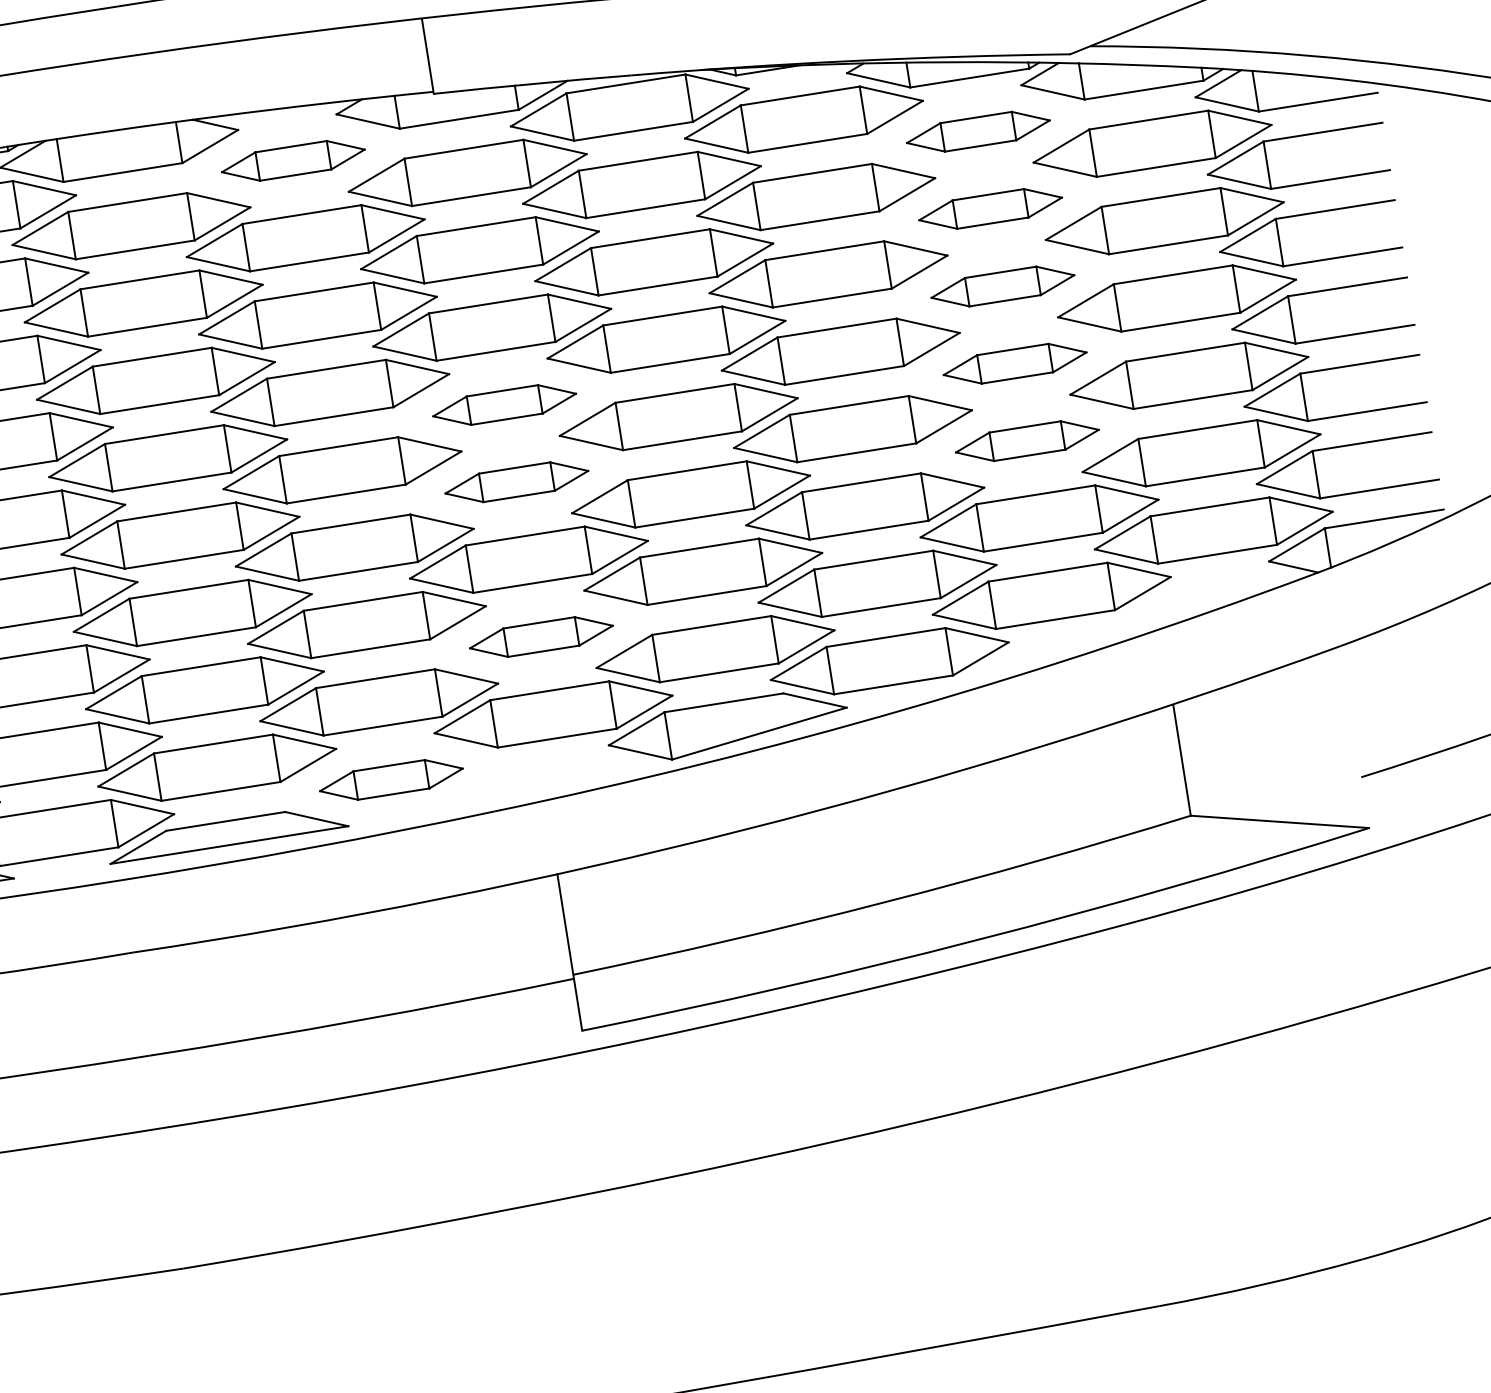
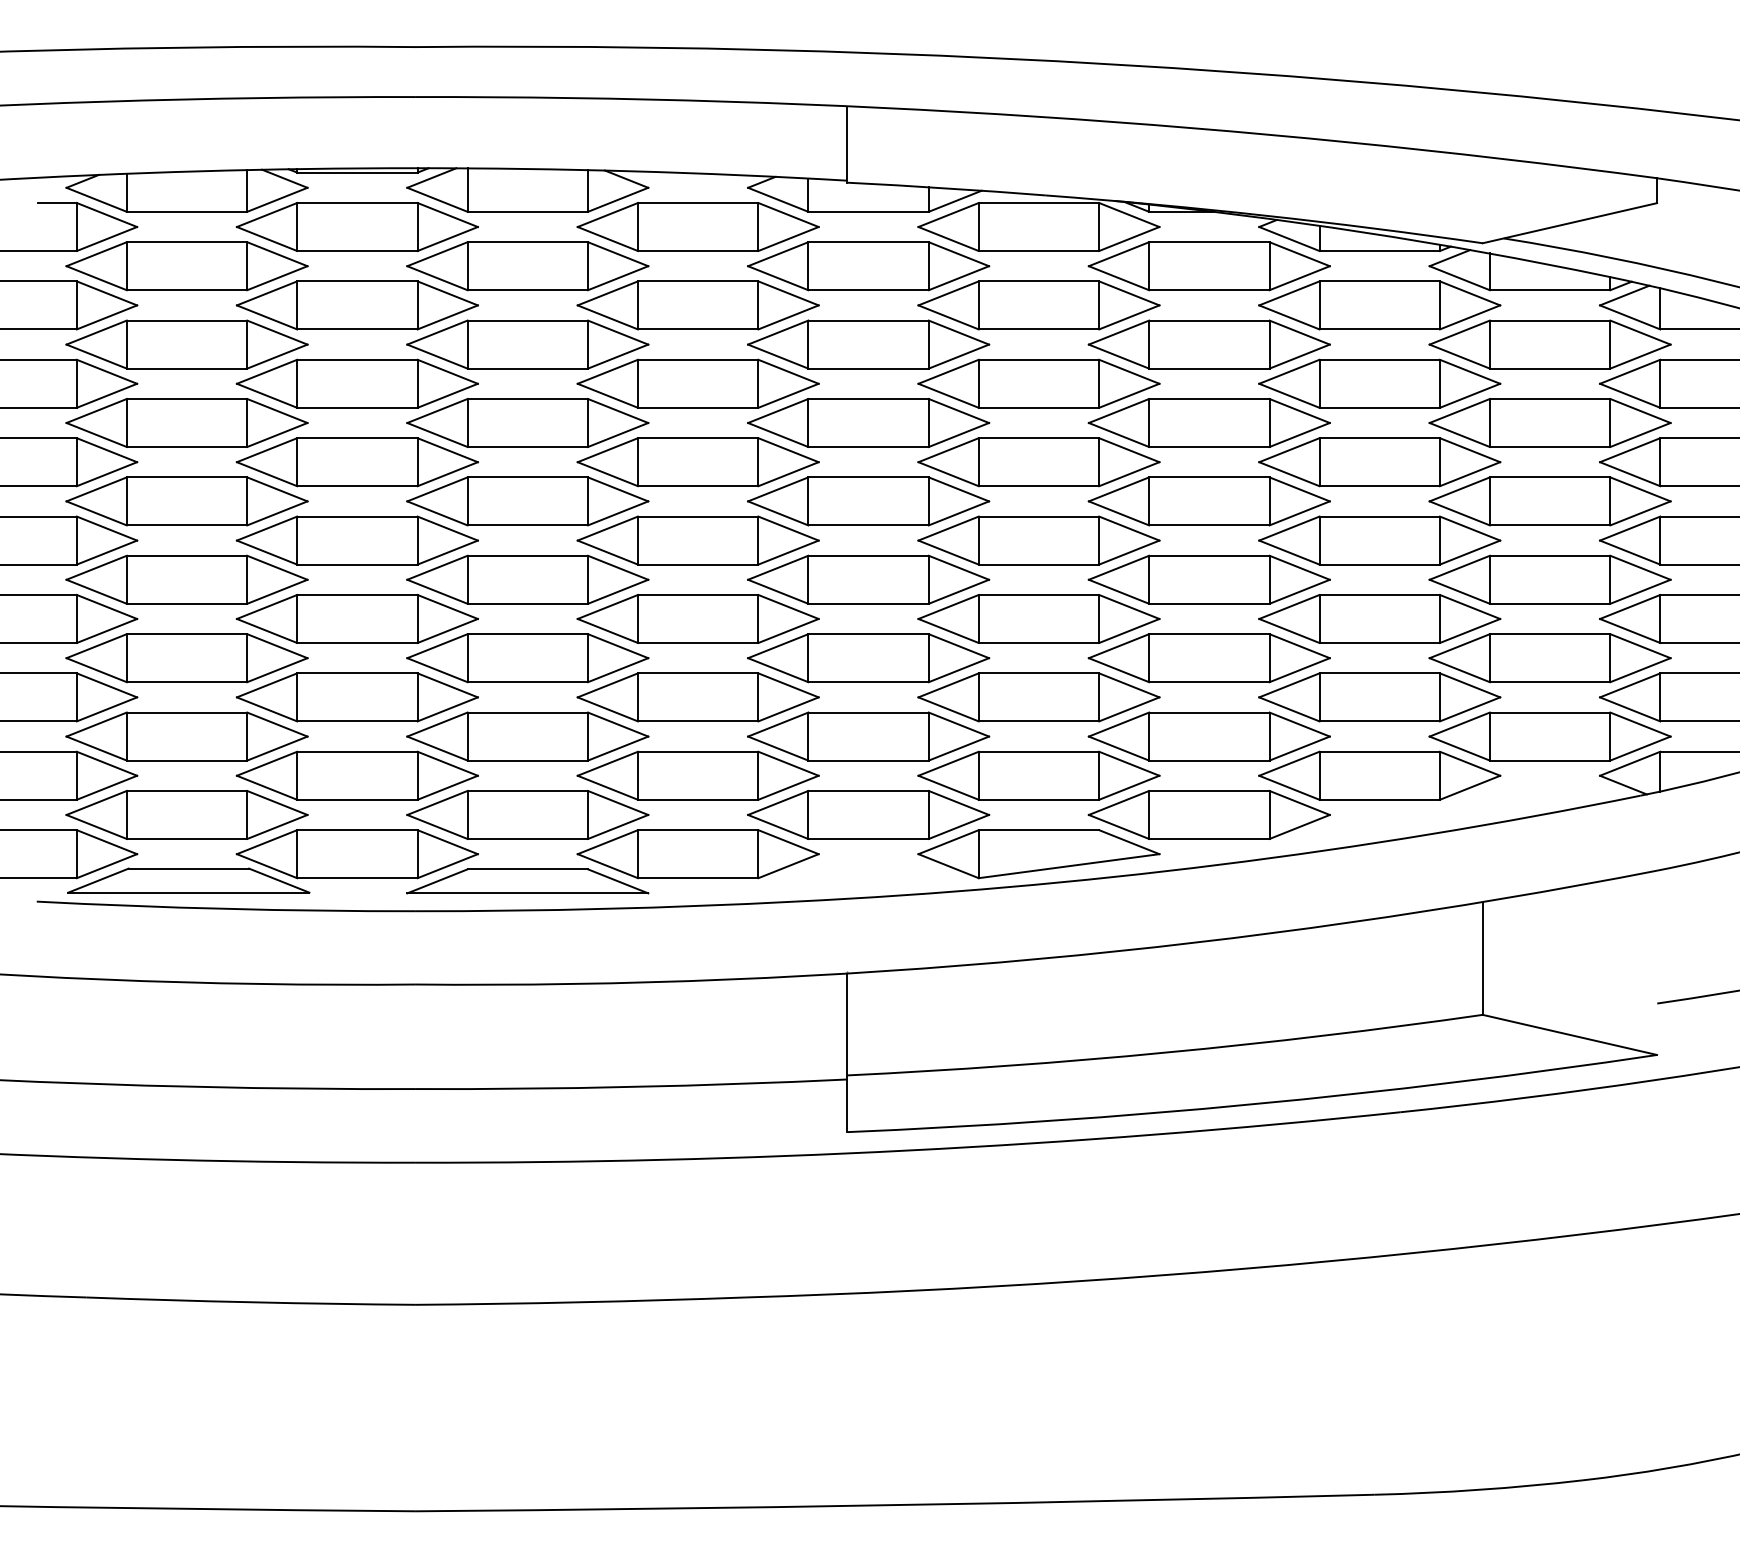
part: (978, 131) -> (1379, 305), size x1.67
part: (292, 160) -> (697, 226), size x1.67
part: (990, 208) -> (1379, 383), size x1.67
part: (1002, 286) -> (1379, 462), size x1.67
part: (1014, 363) -> (1379, 540), size x1.67
part: (504, 405) -> (868, 501), size x1.67
part: (1026, 440) -> (1379, 618), size x1.67
part: (516, 482) -> (868, 579), size x1.67
part: (541, 637) -> (868, 736), size x1.67
part: (390, 780) -> (697, 854), size x1.67

